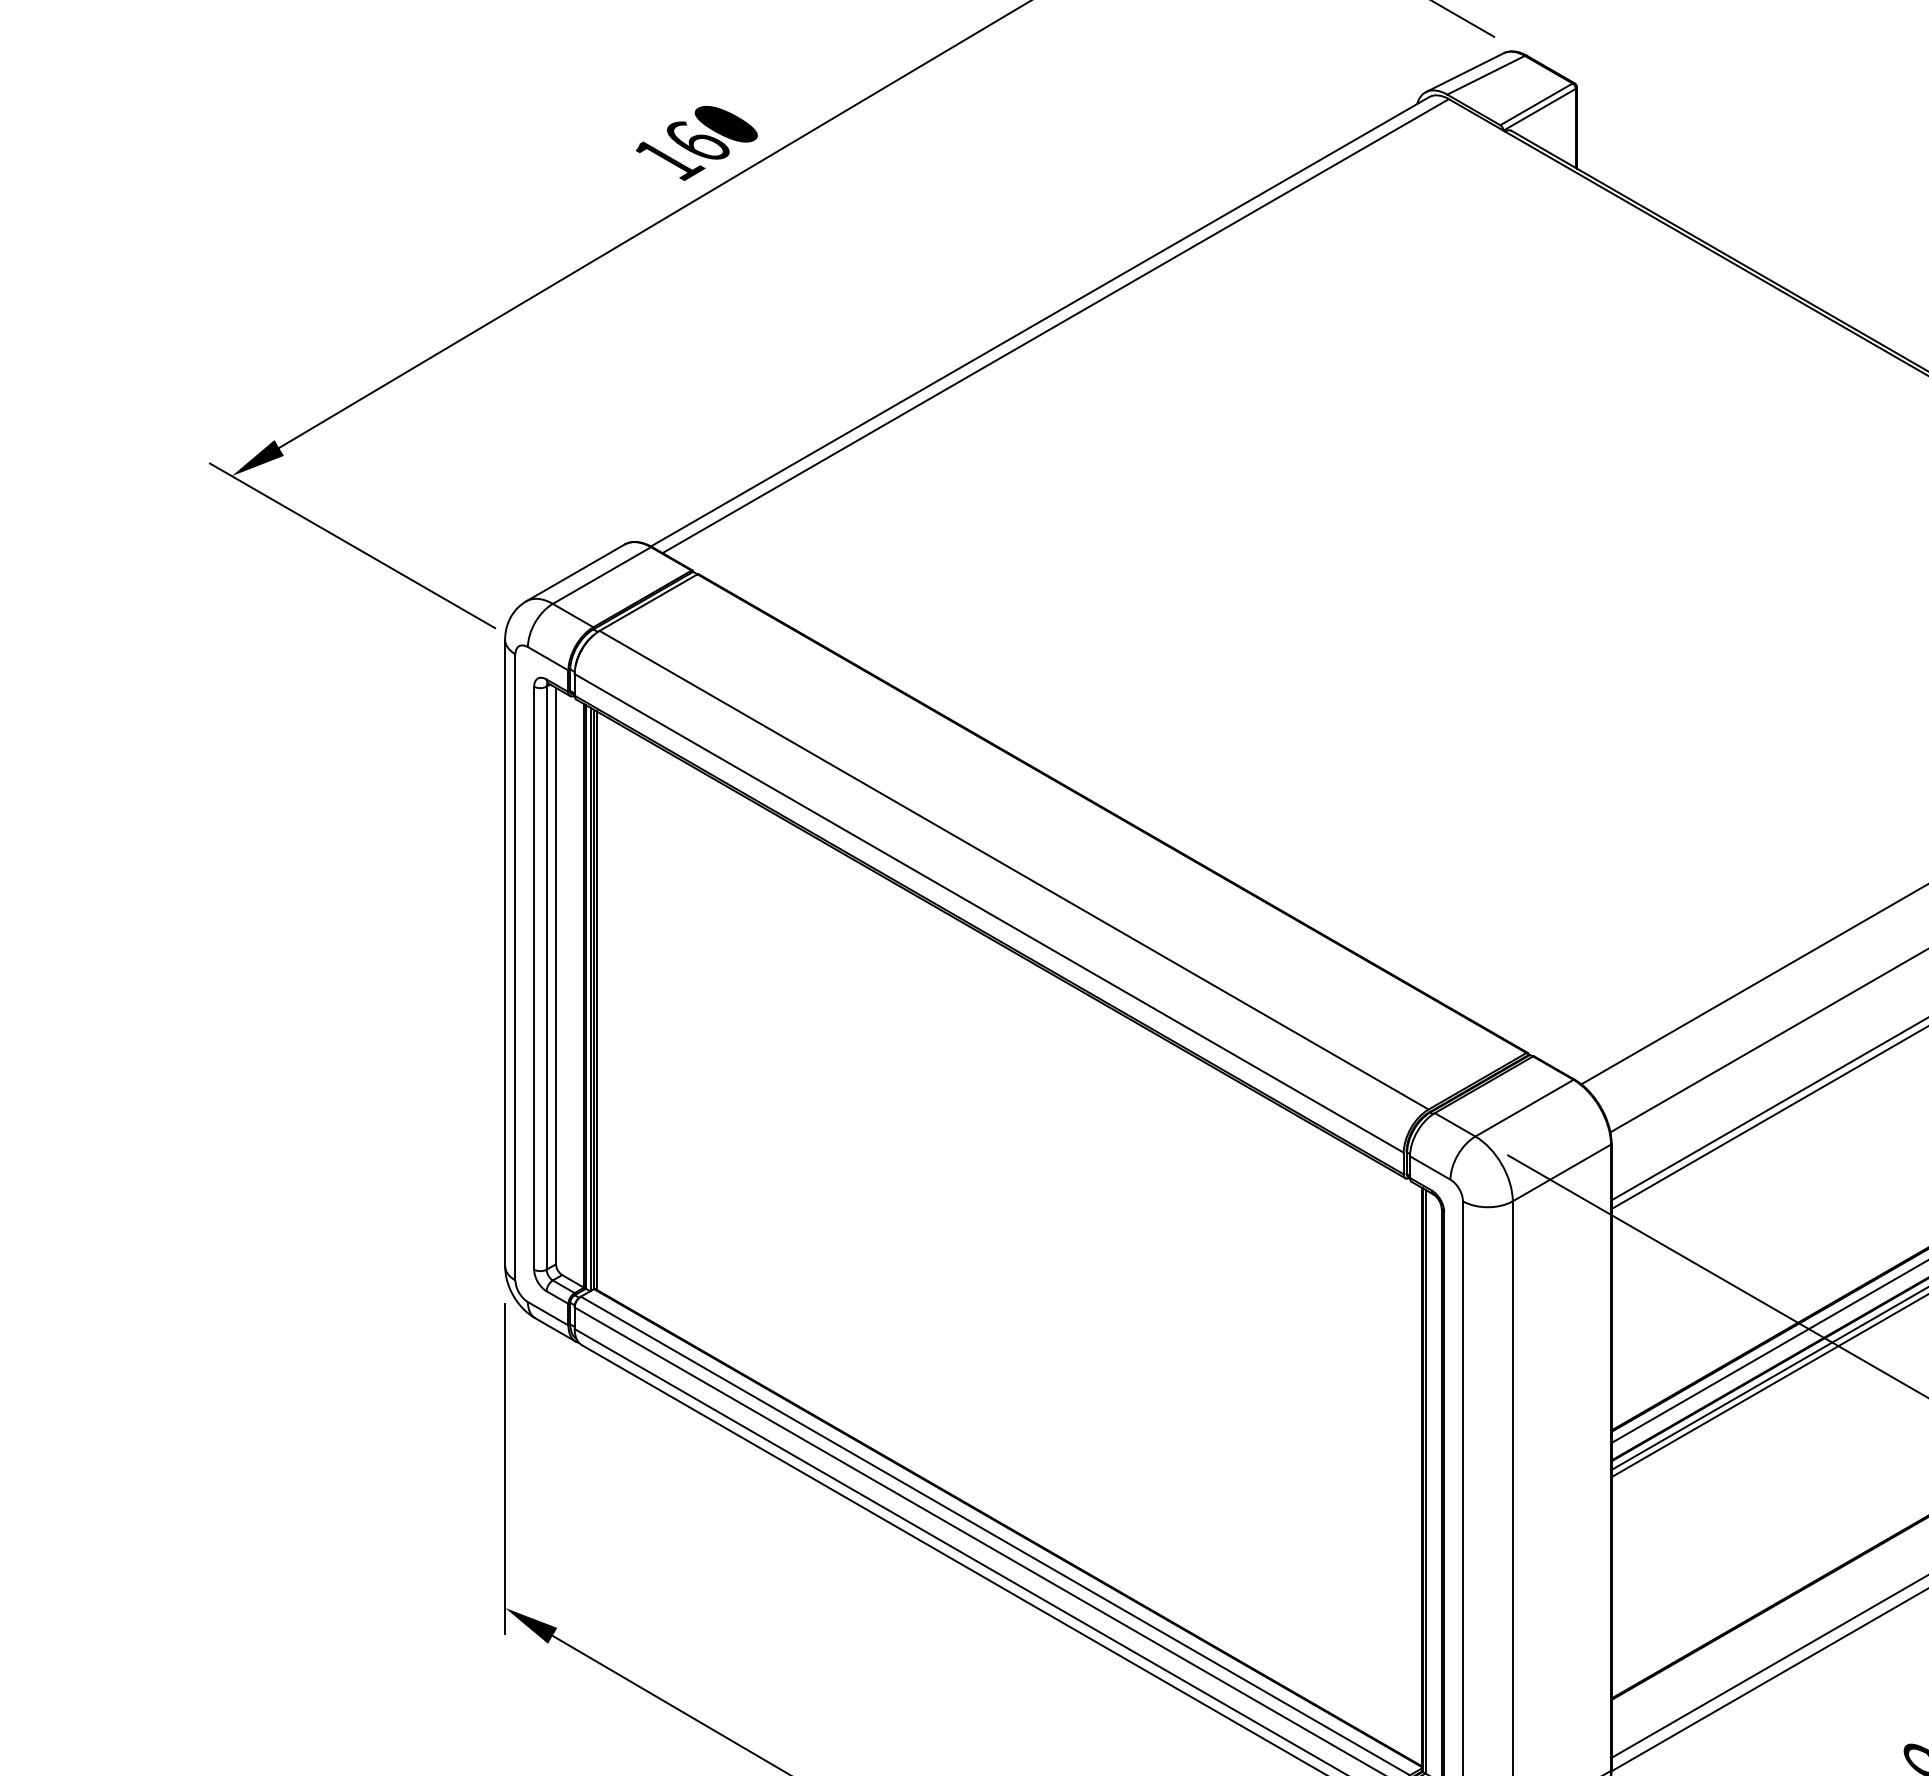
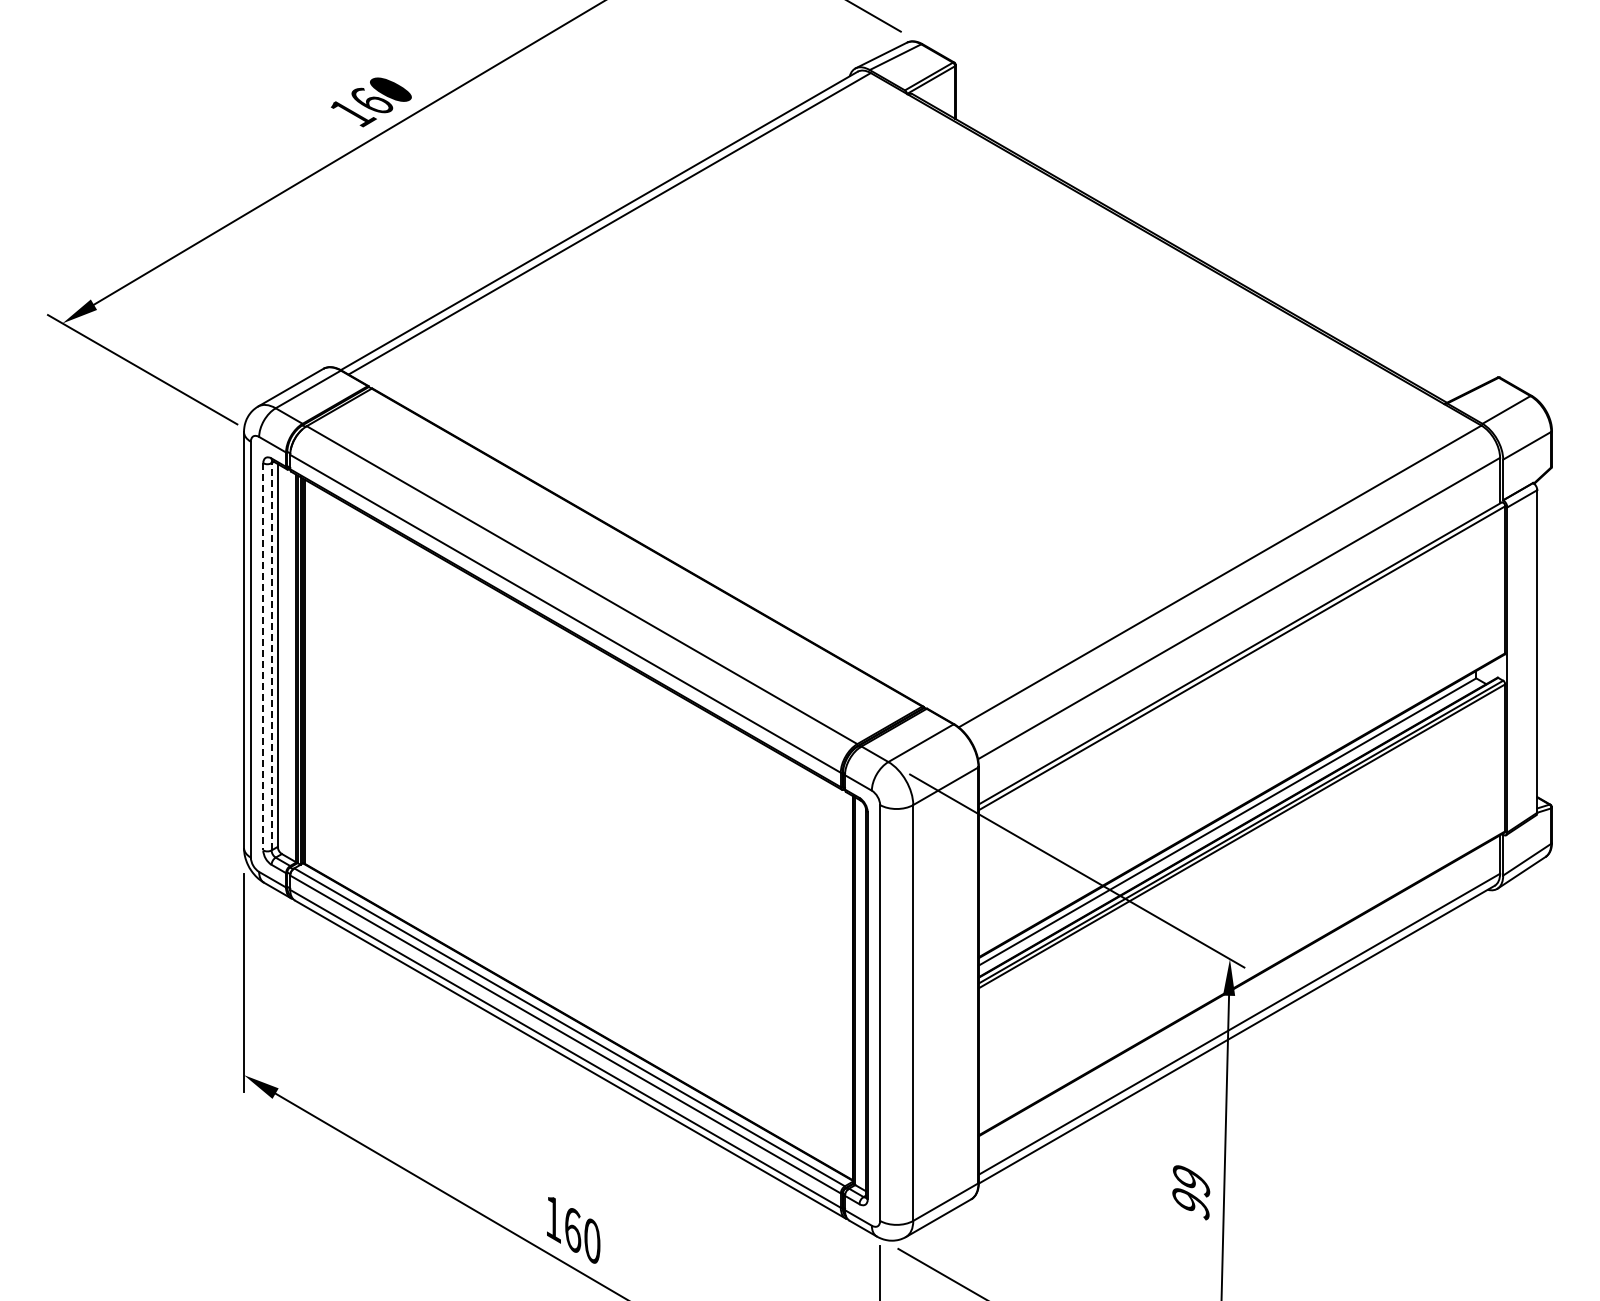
line: (534, 977) -> (263, 656), solid -> dashed
line: (546, 977) -> (271, 656), solid -> dashed

